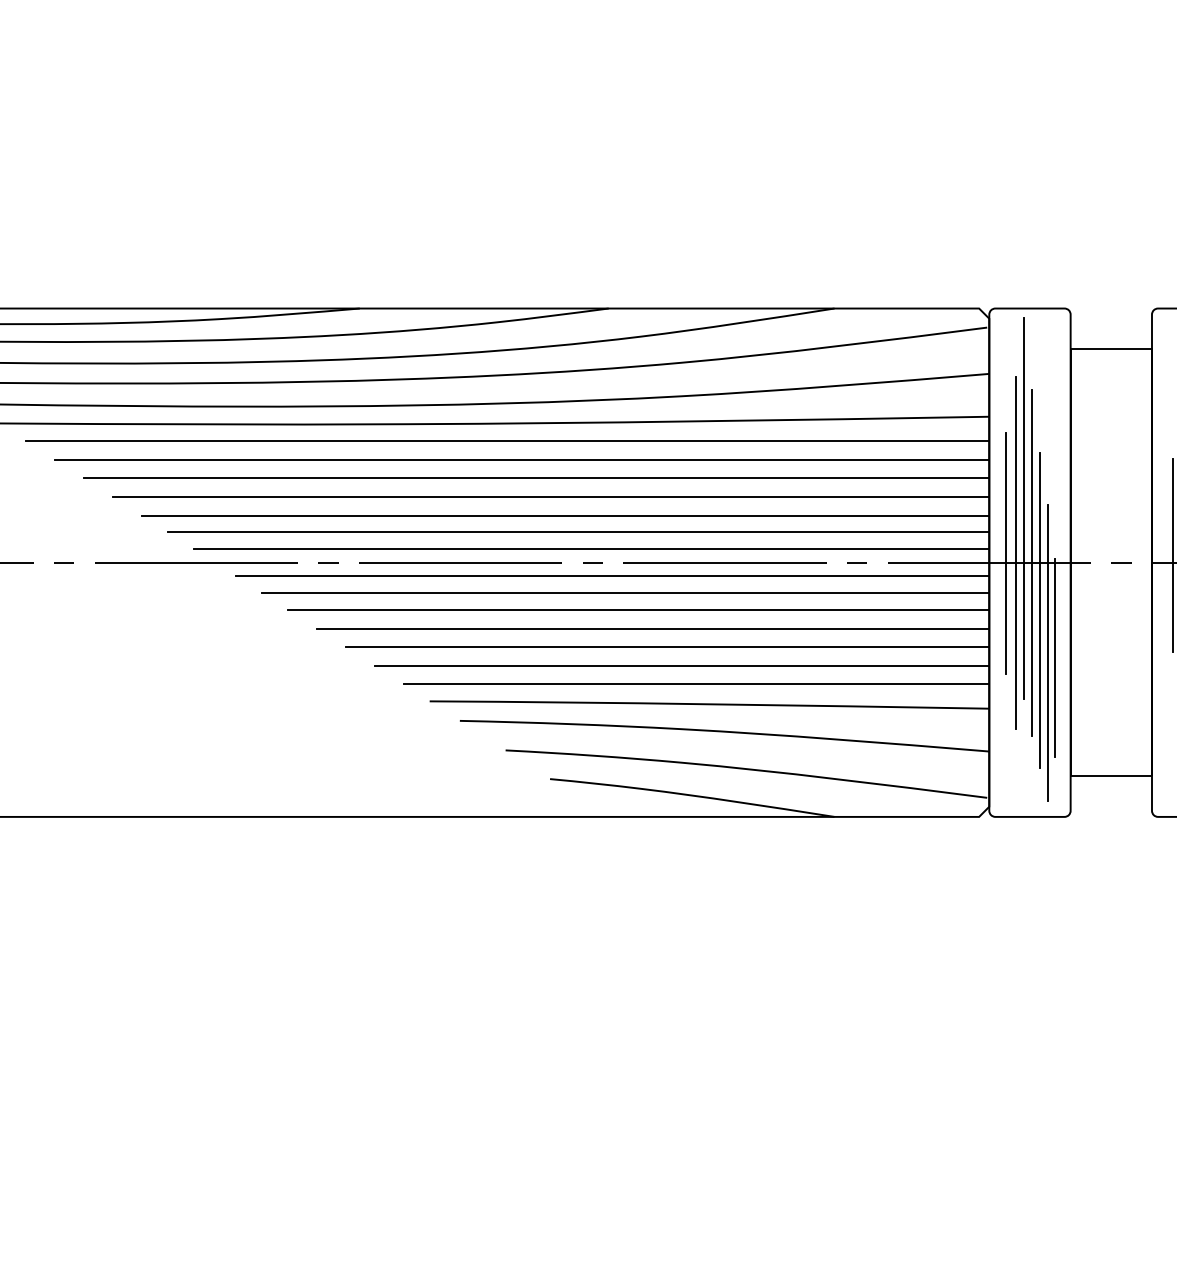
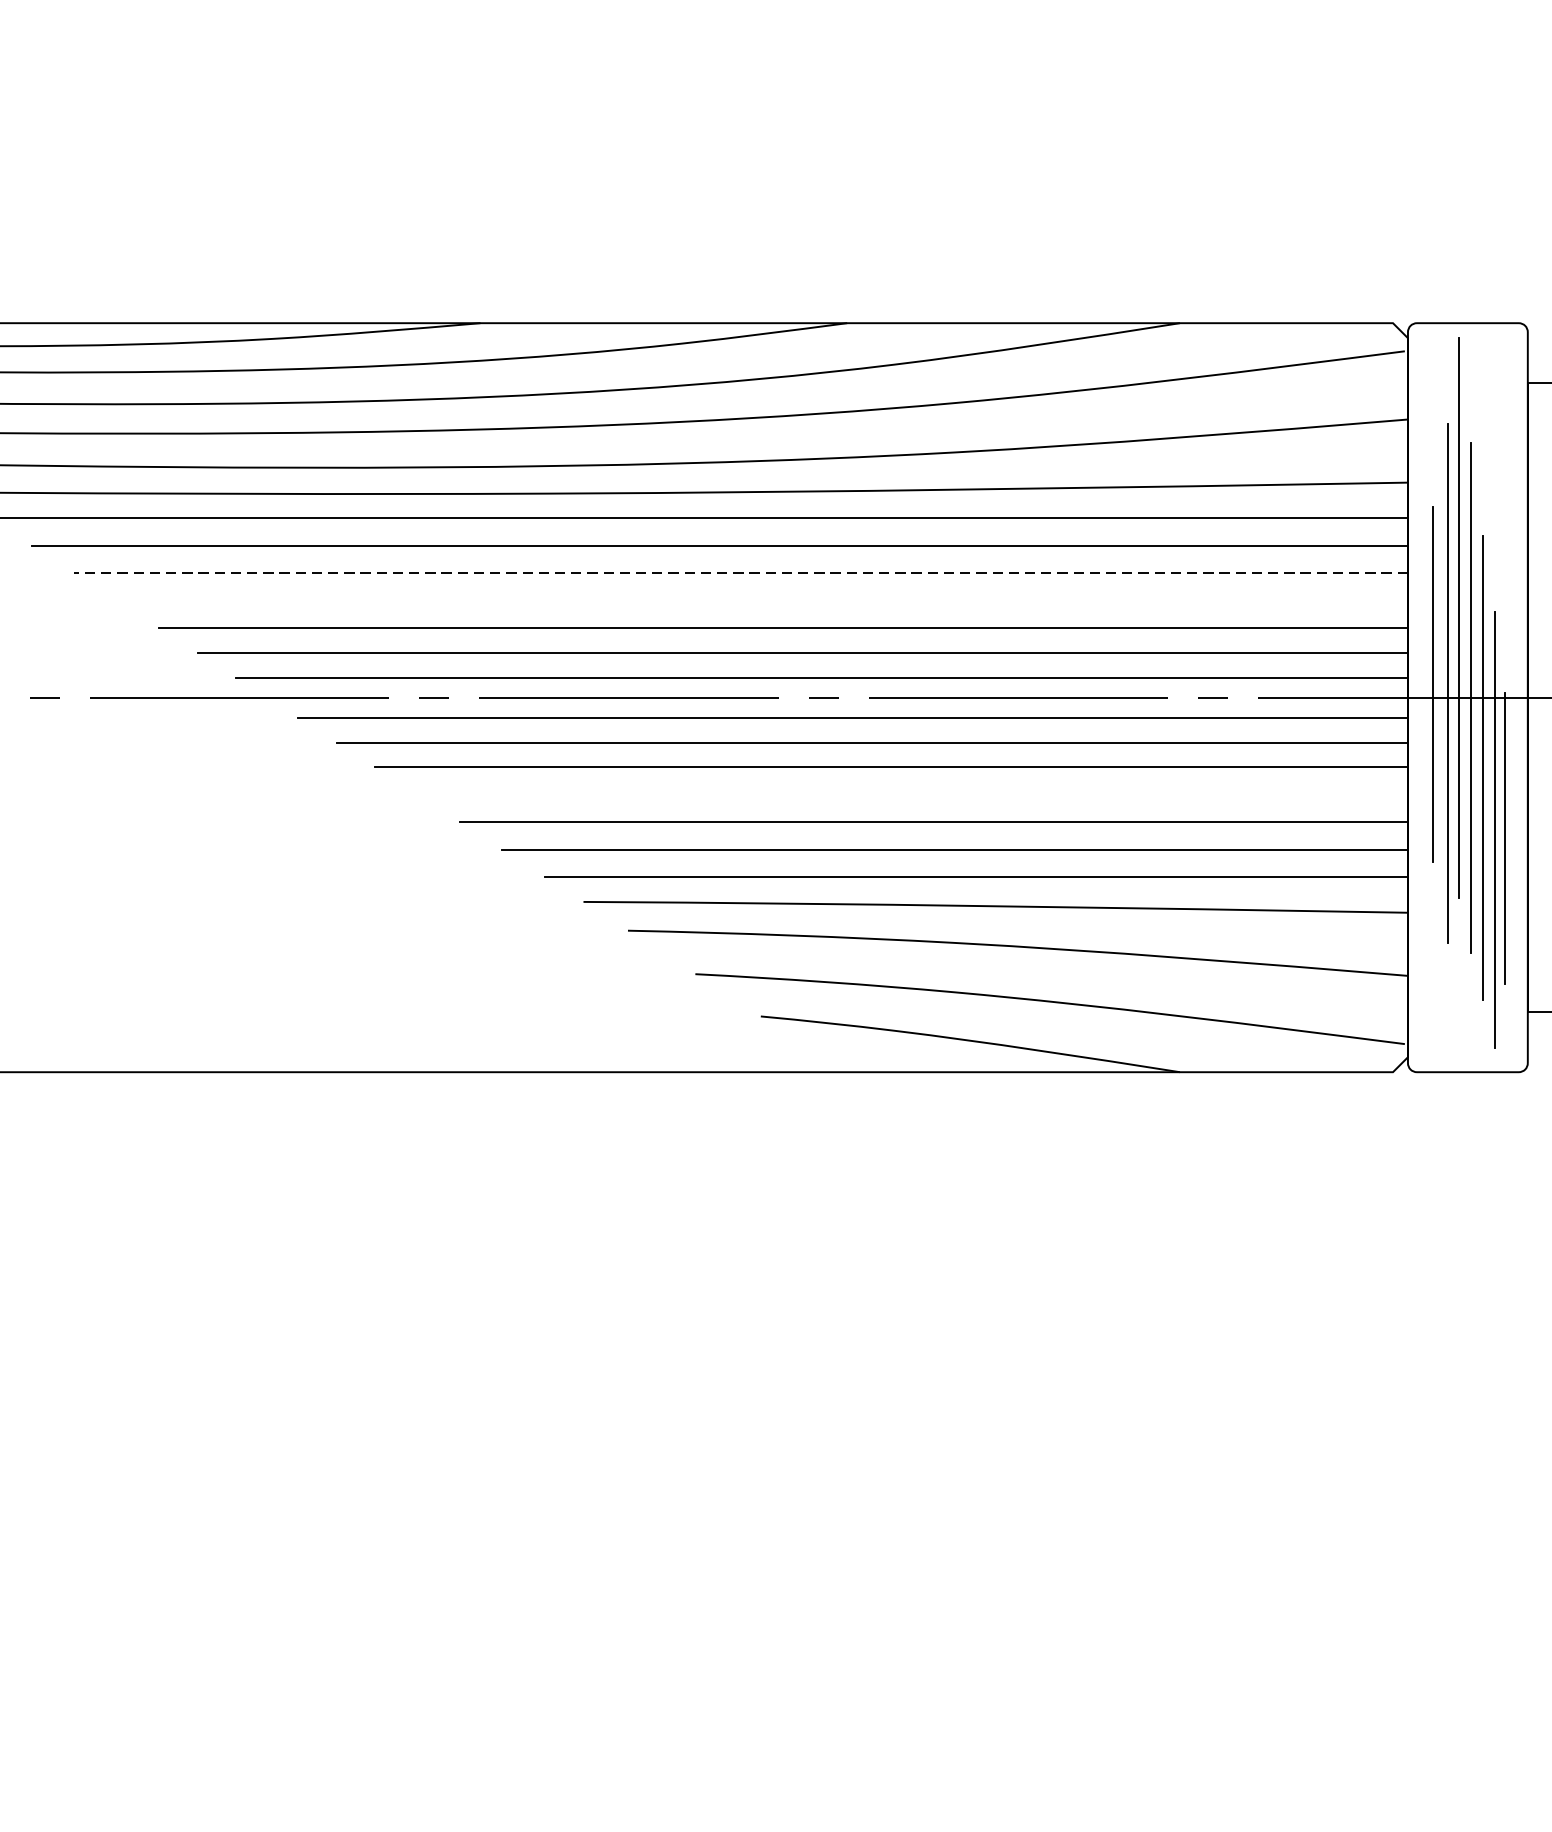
line: (536, 478) -> (740, 573), solid -> dashed
line: (550, 496) -> (761, 600), removed
line: (652, 628) -> (911, 794), removed

